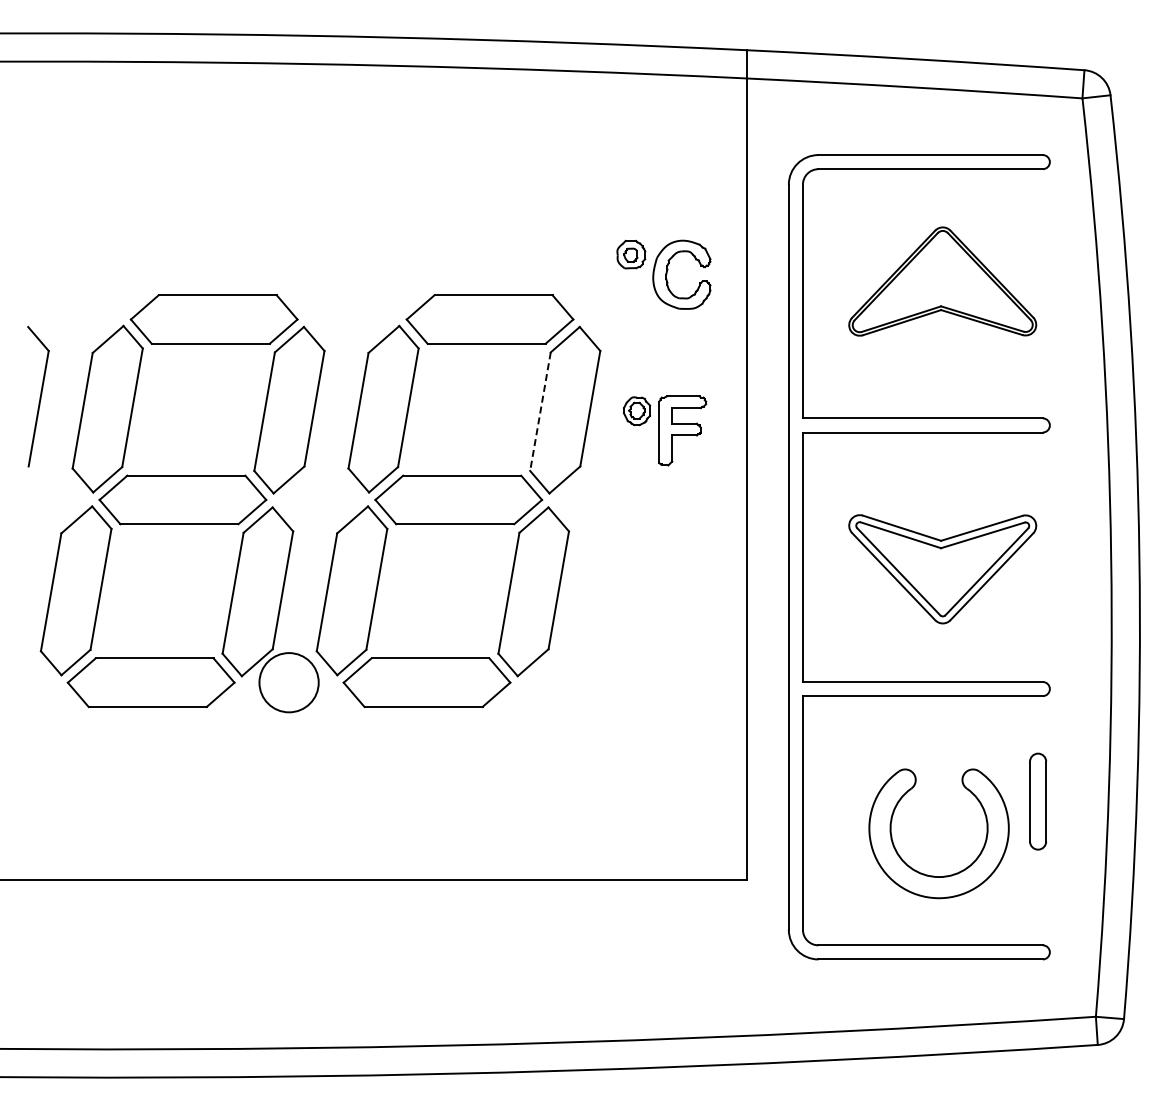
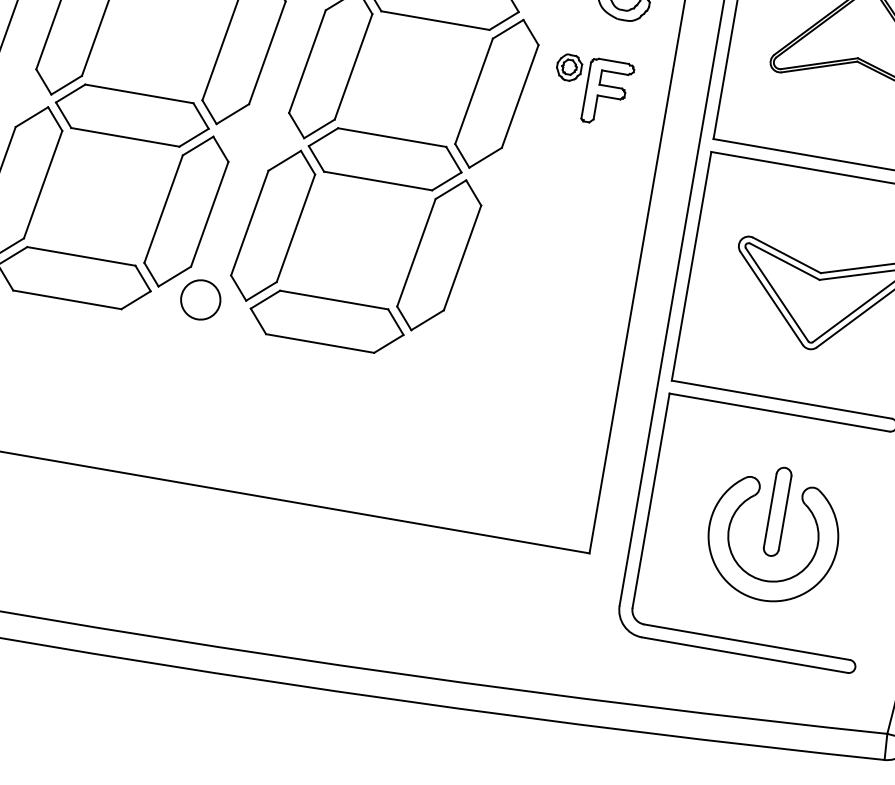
line: (540, 412) -> (473, 92), dashed -> solid
part: (665, 430) -> (592, 89), moved
circle: (288, 682) -> (200, 299), size x0.71
part: (1038, 801) -> (778, 511), moved

